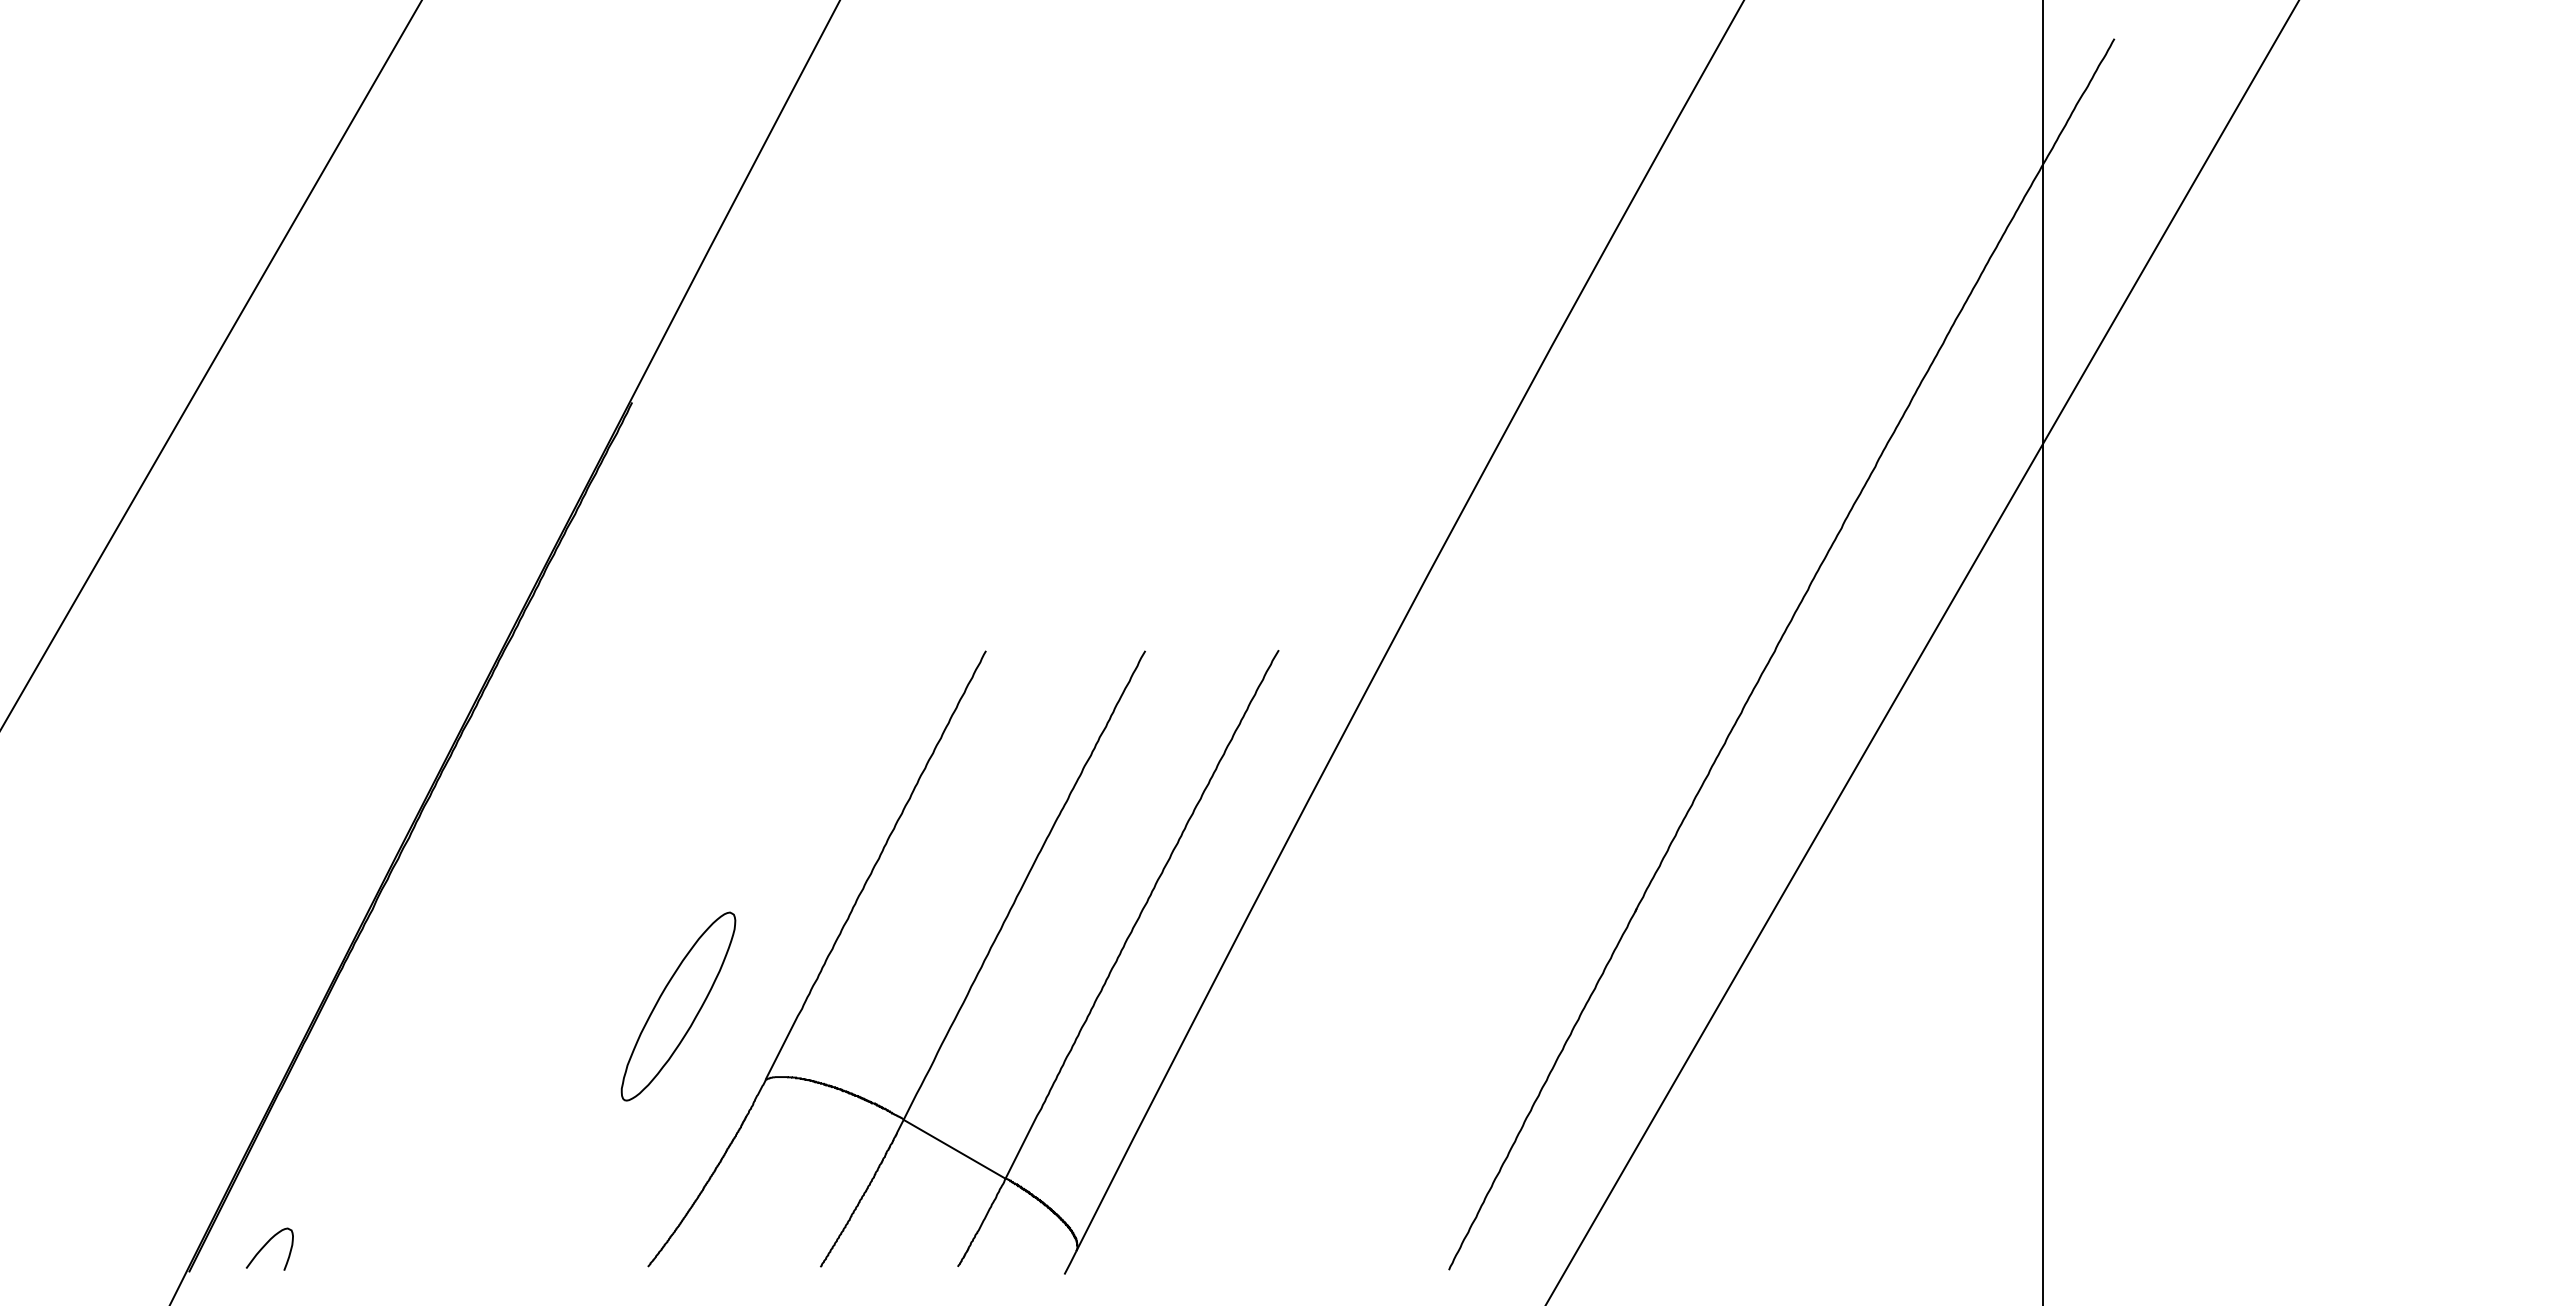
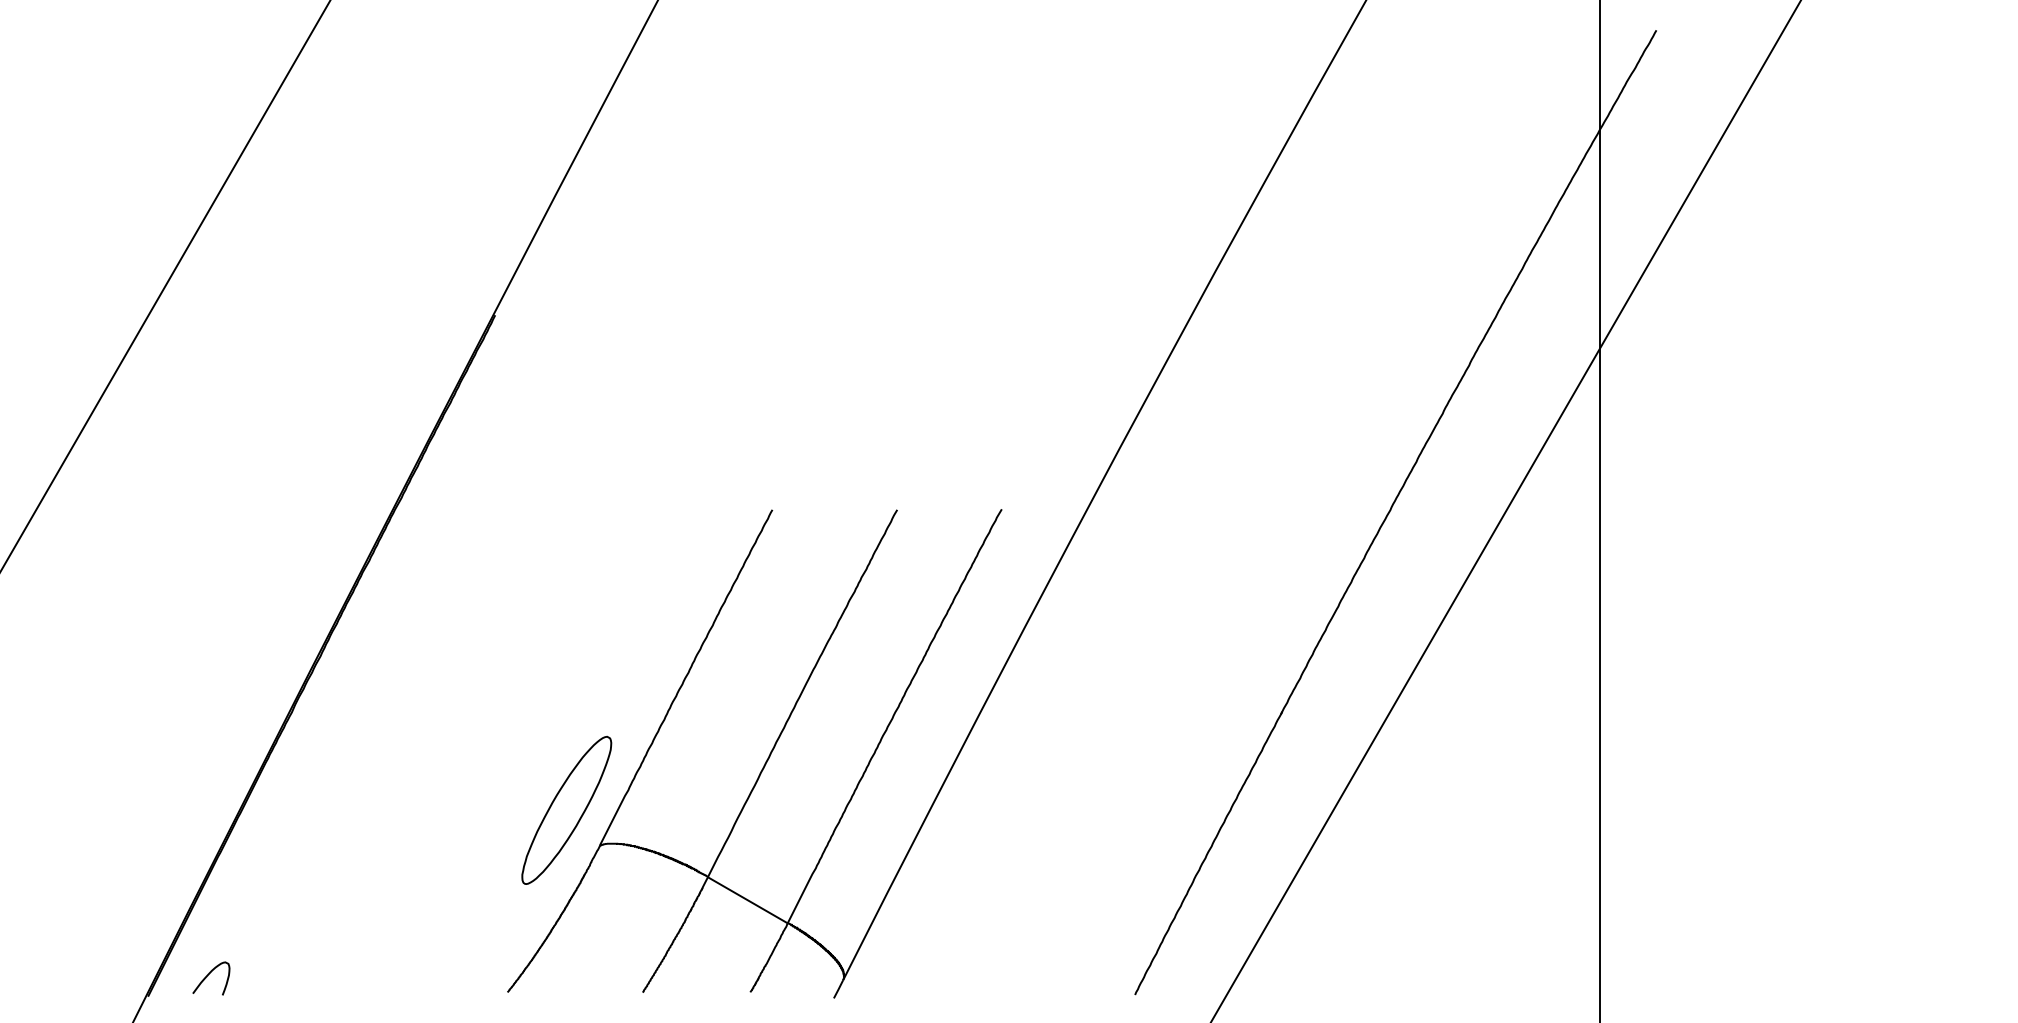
part: (678, 1006) -> (566, 810), moved

